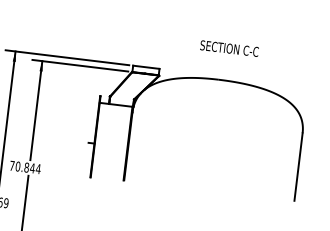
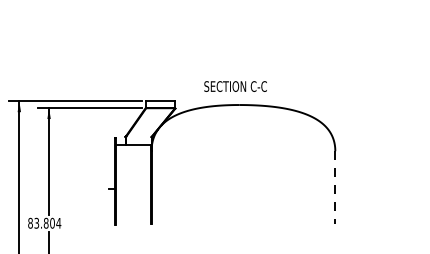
text: (229, 48) -> (235, 86), moved
text: (22, 166) -> (41, 222), 70.844 -> 83.804
line: (298, 167) -> (335, 188), solid -> dashed

